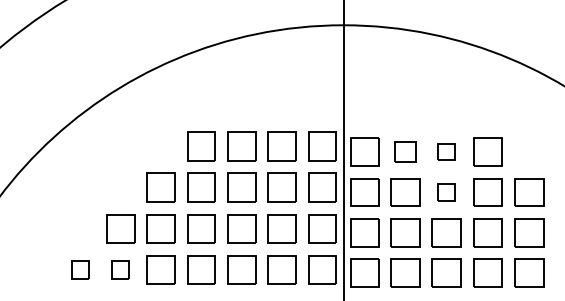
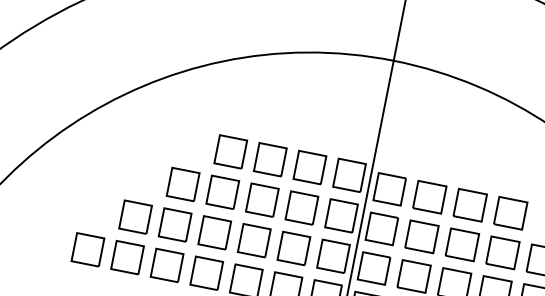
part: (405, 151) -> (429, 196), size x1.43
part: (446, 151) -> (470, 204), size x1.67
part: (446, 192) -> (462, 244), size x1.67
part: (79, 269) -> (87, 249), size x1.67
part: (120, 269) -> (127, 257), size x1.67

